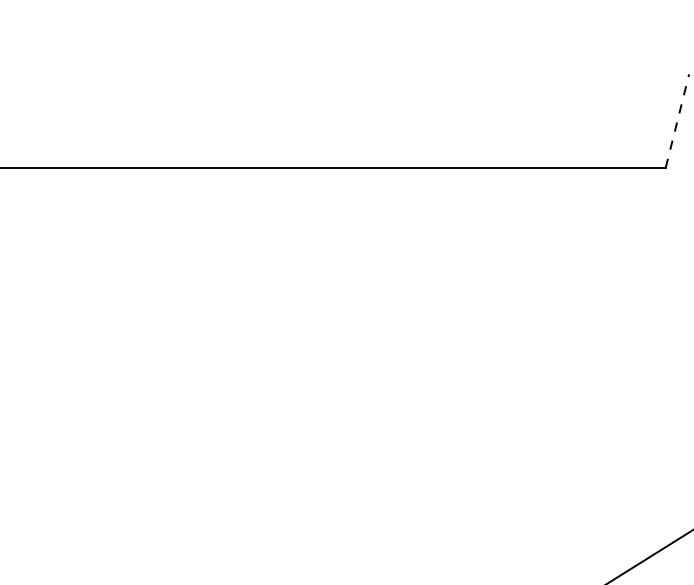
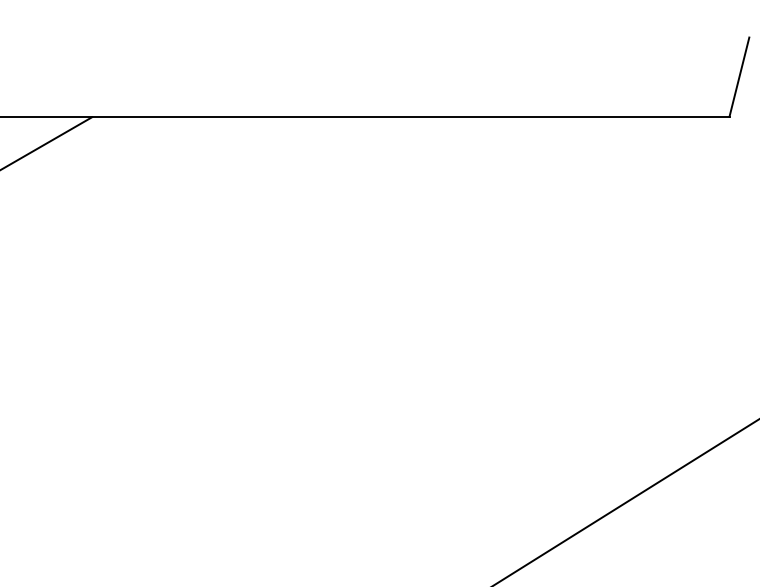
line: (677, 121) -> (739, 77), dashed -> solid

